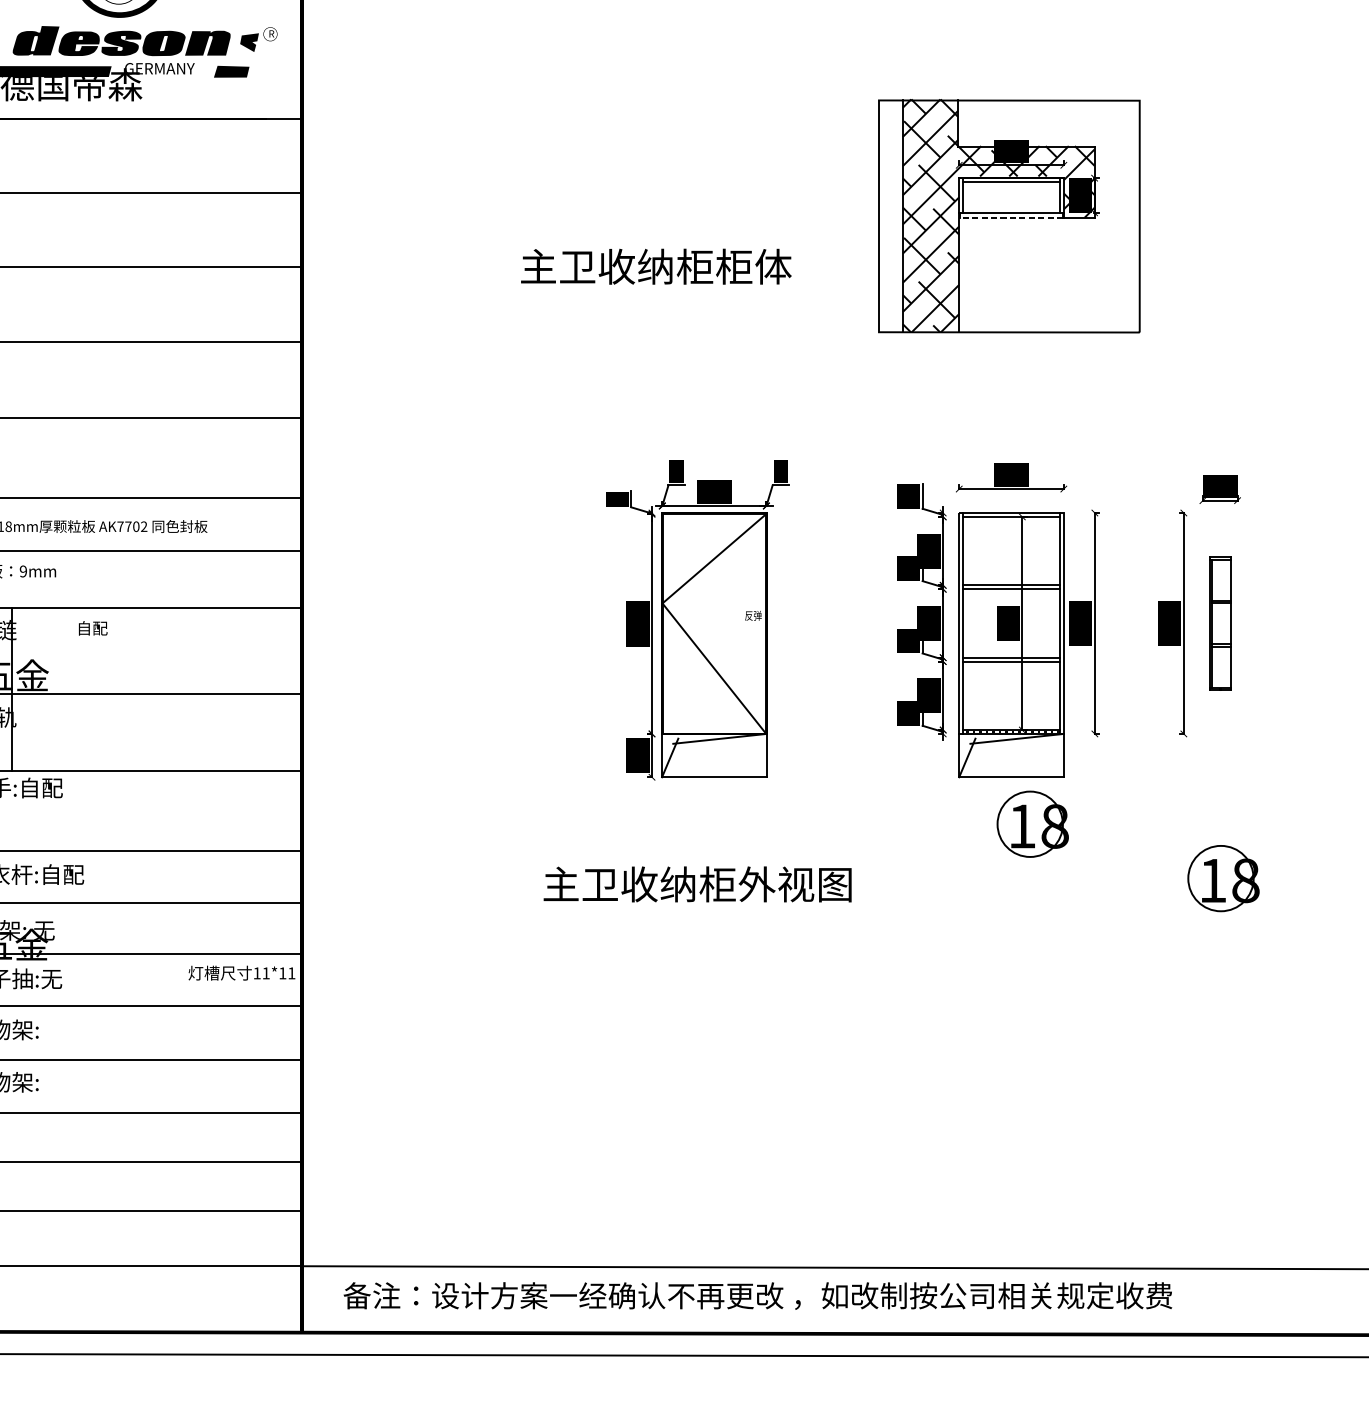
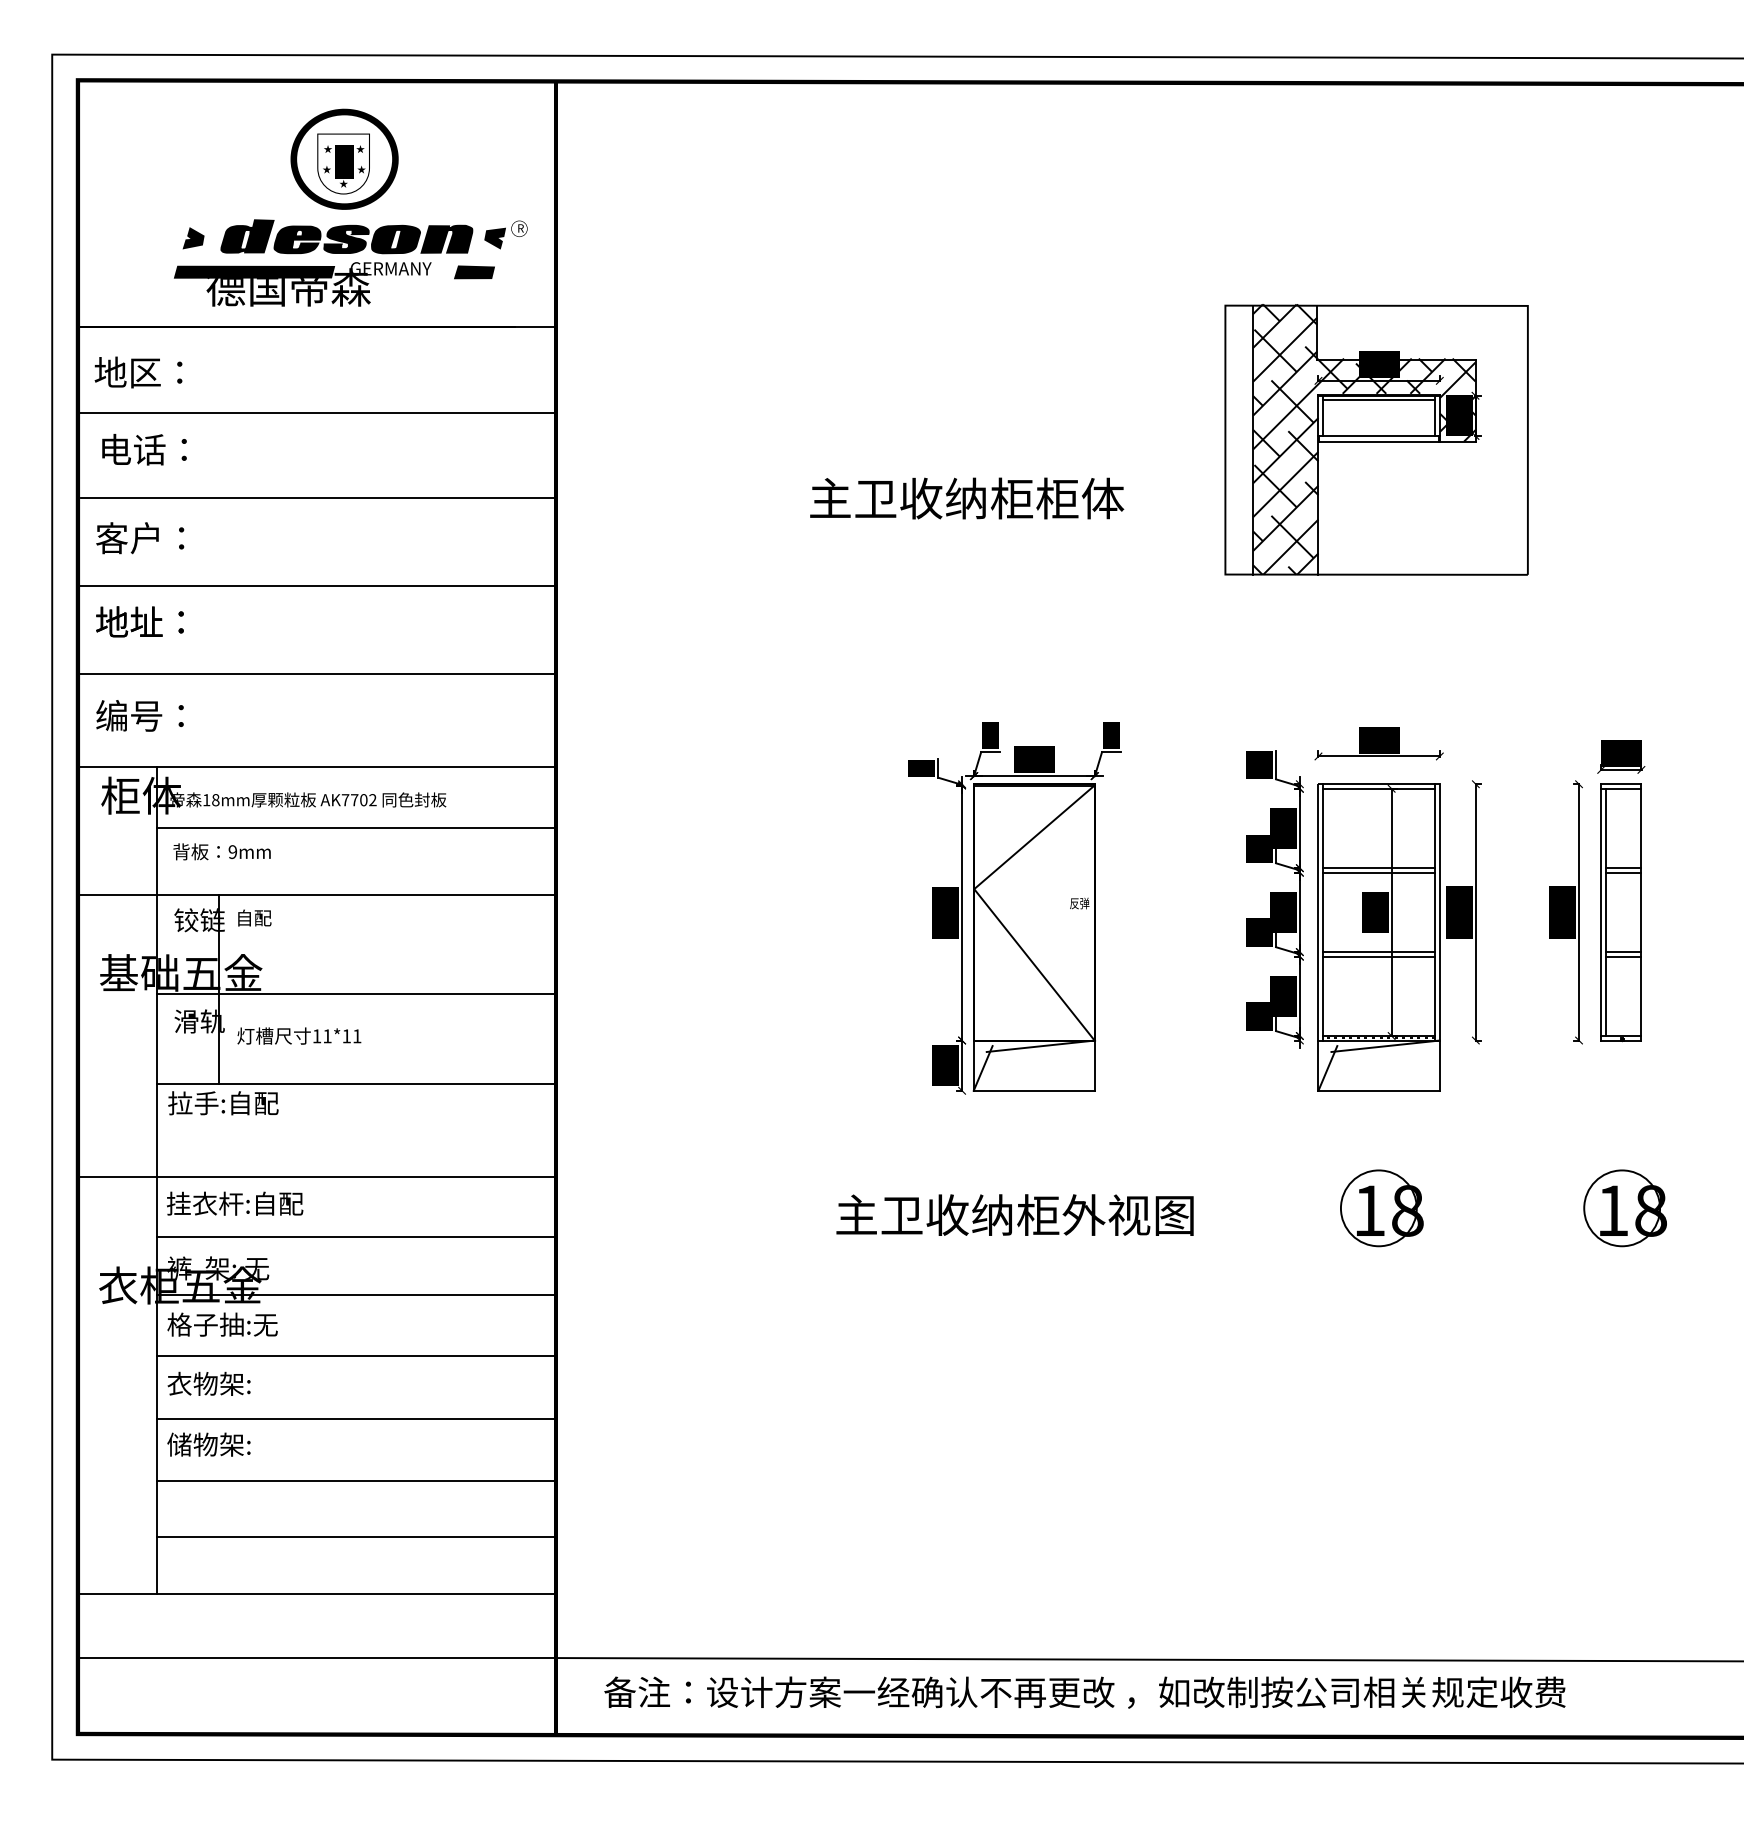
line: (1010, 217) -> (1378, 441), dashed -> solid
part: (1219, 623) -> (1620, 912), size x1.67
text: (92, 627) -> (254, 917), moved
part: (1032, 824) -> (1381, 1208), moved
text: (242, 972) -> (299, 1035), moved

